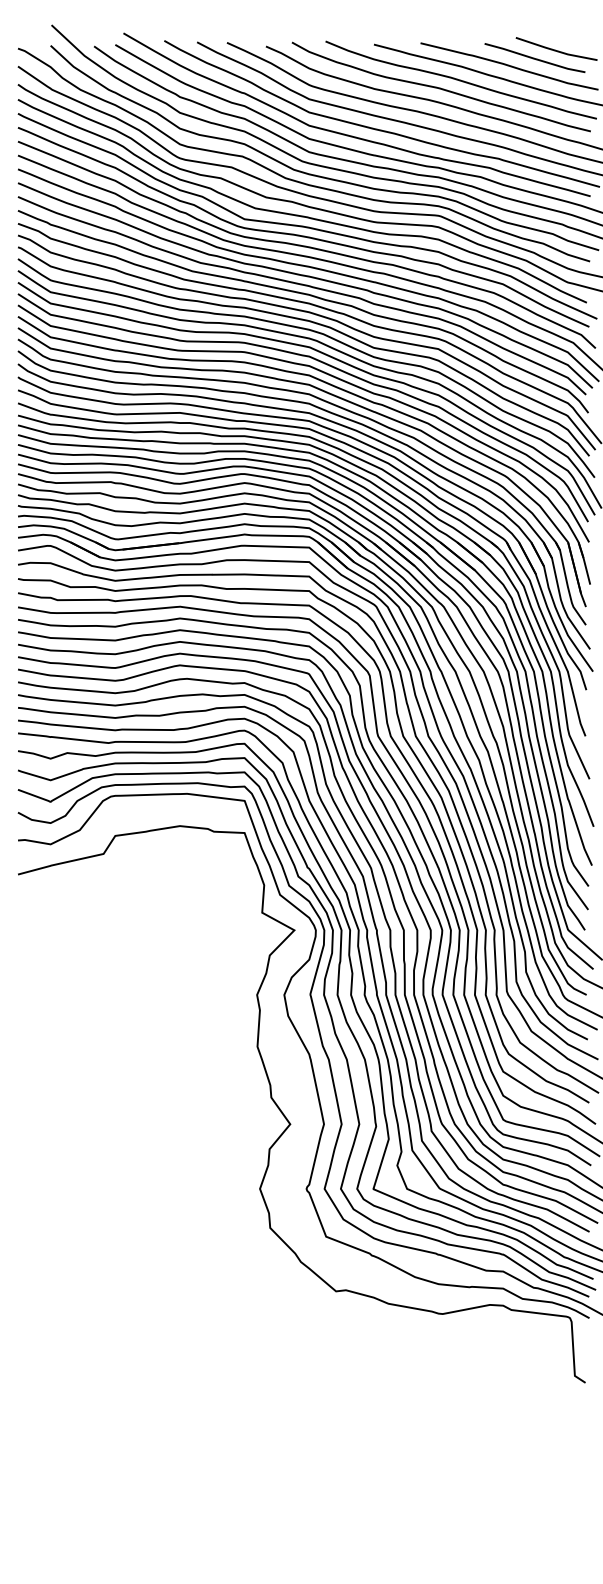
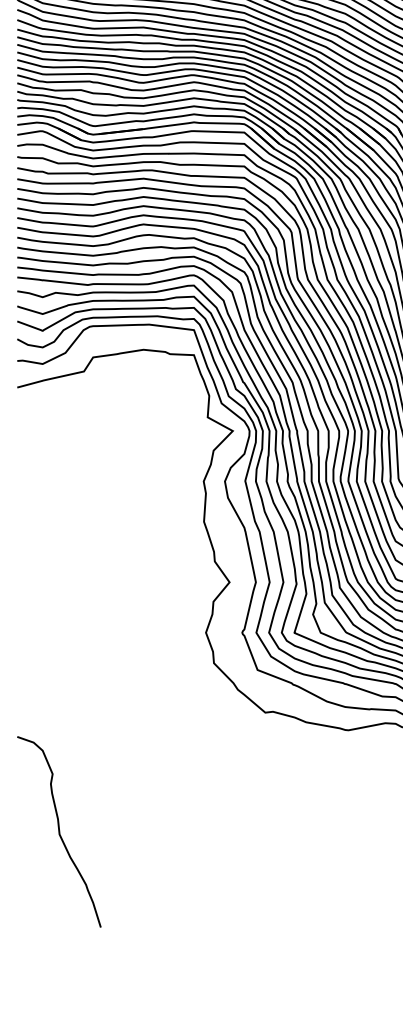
curve: (71, 1443) -> (58, 831), added

